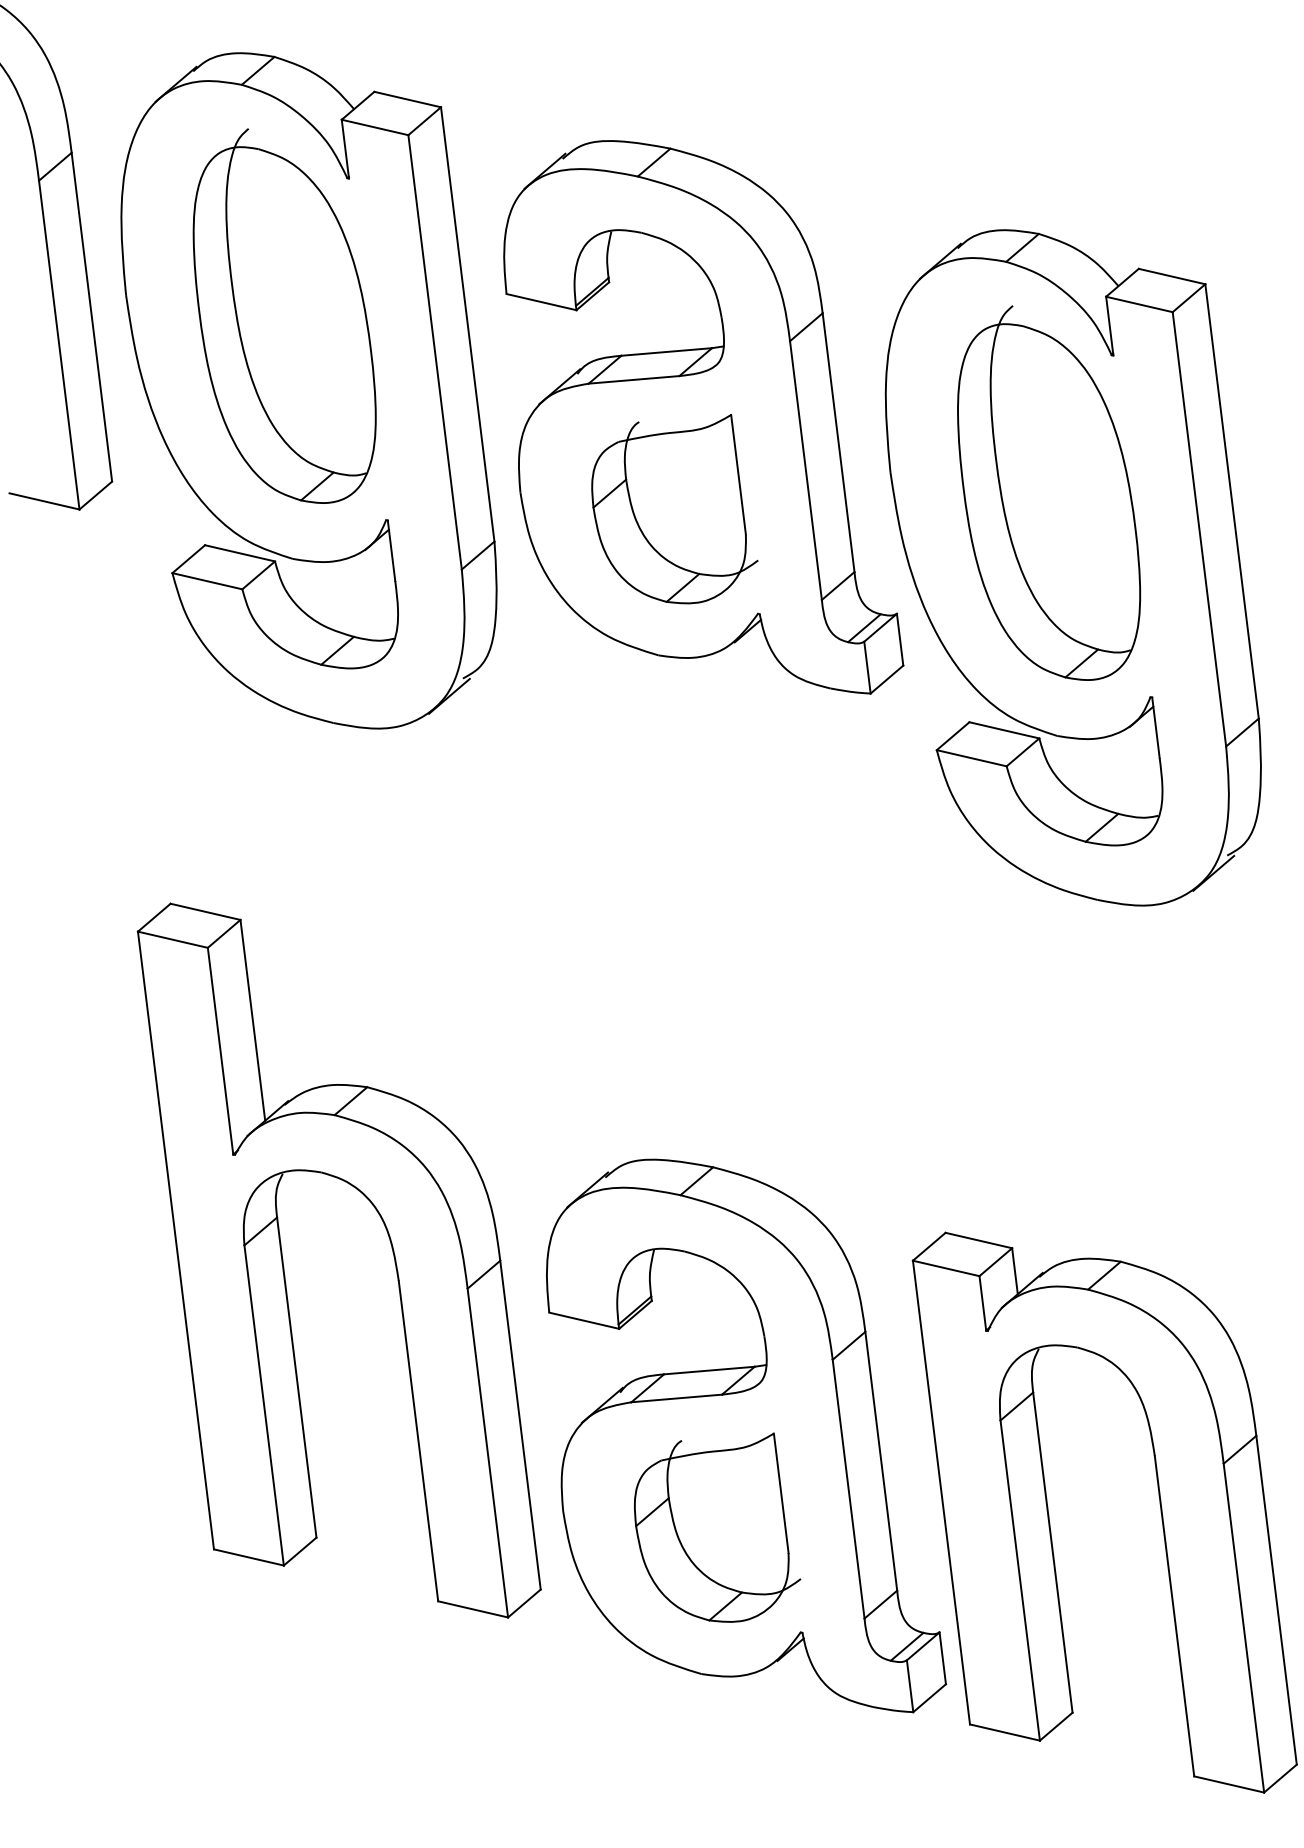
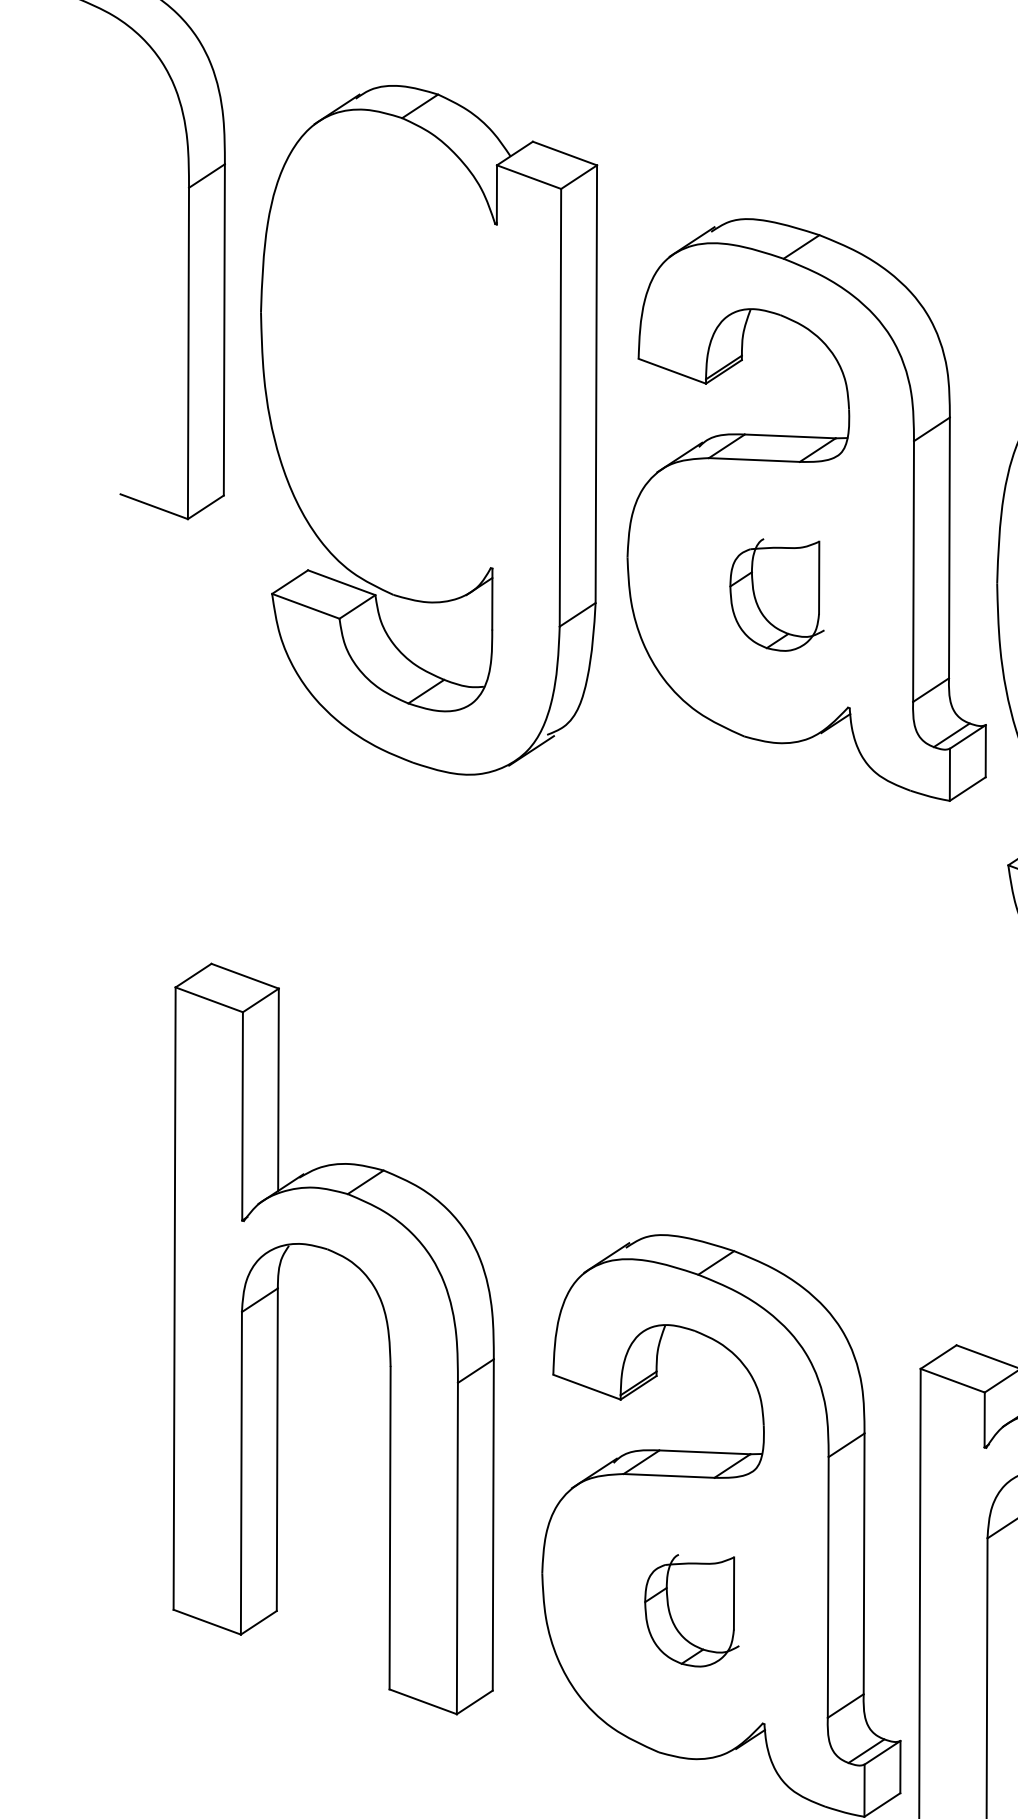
part: (284, 315) -> (415, 352), removed
part: (674, 509) -> (778, 593), size x0.6
part: (391, 1248) -> (387, 1333), moved
part: (717, 1527) -> (693, 1609), size x0.6

